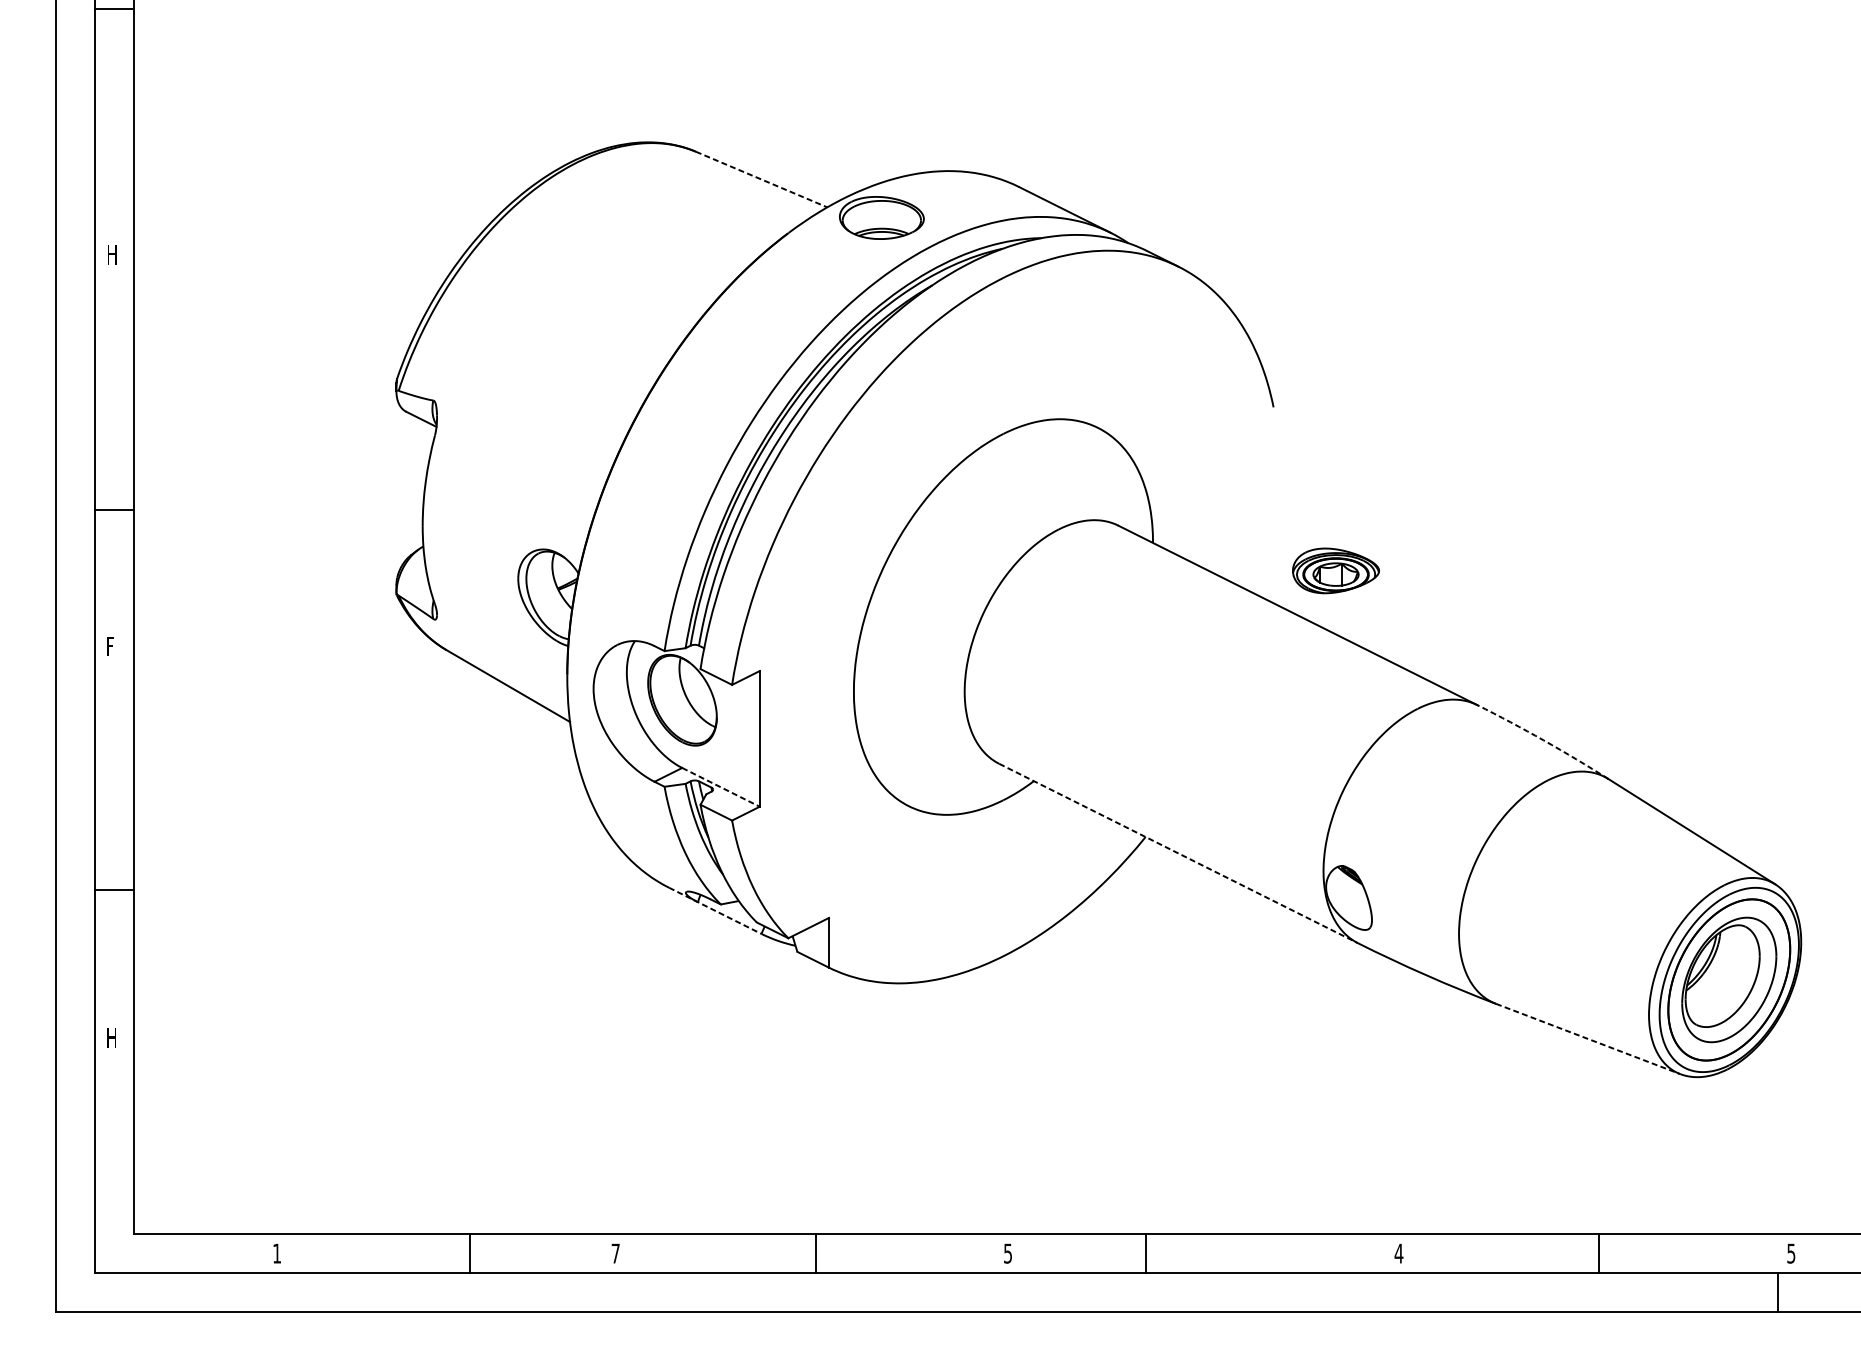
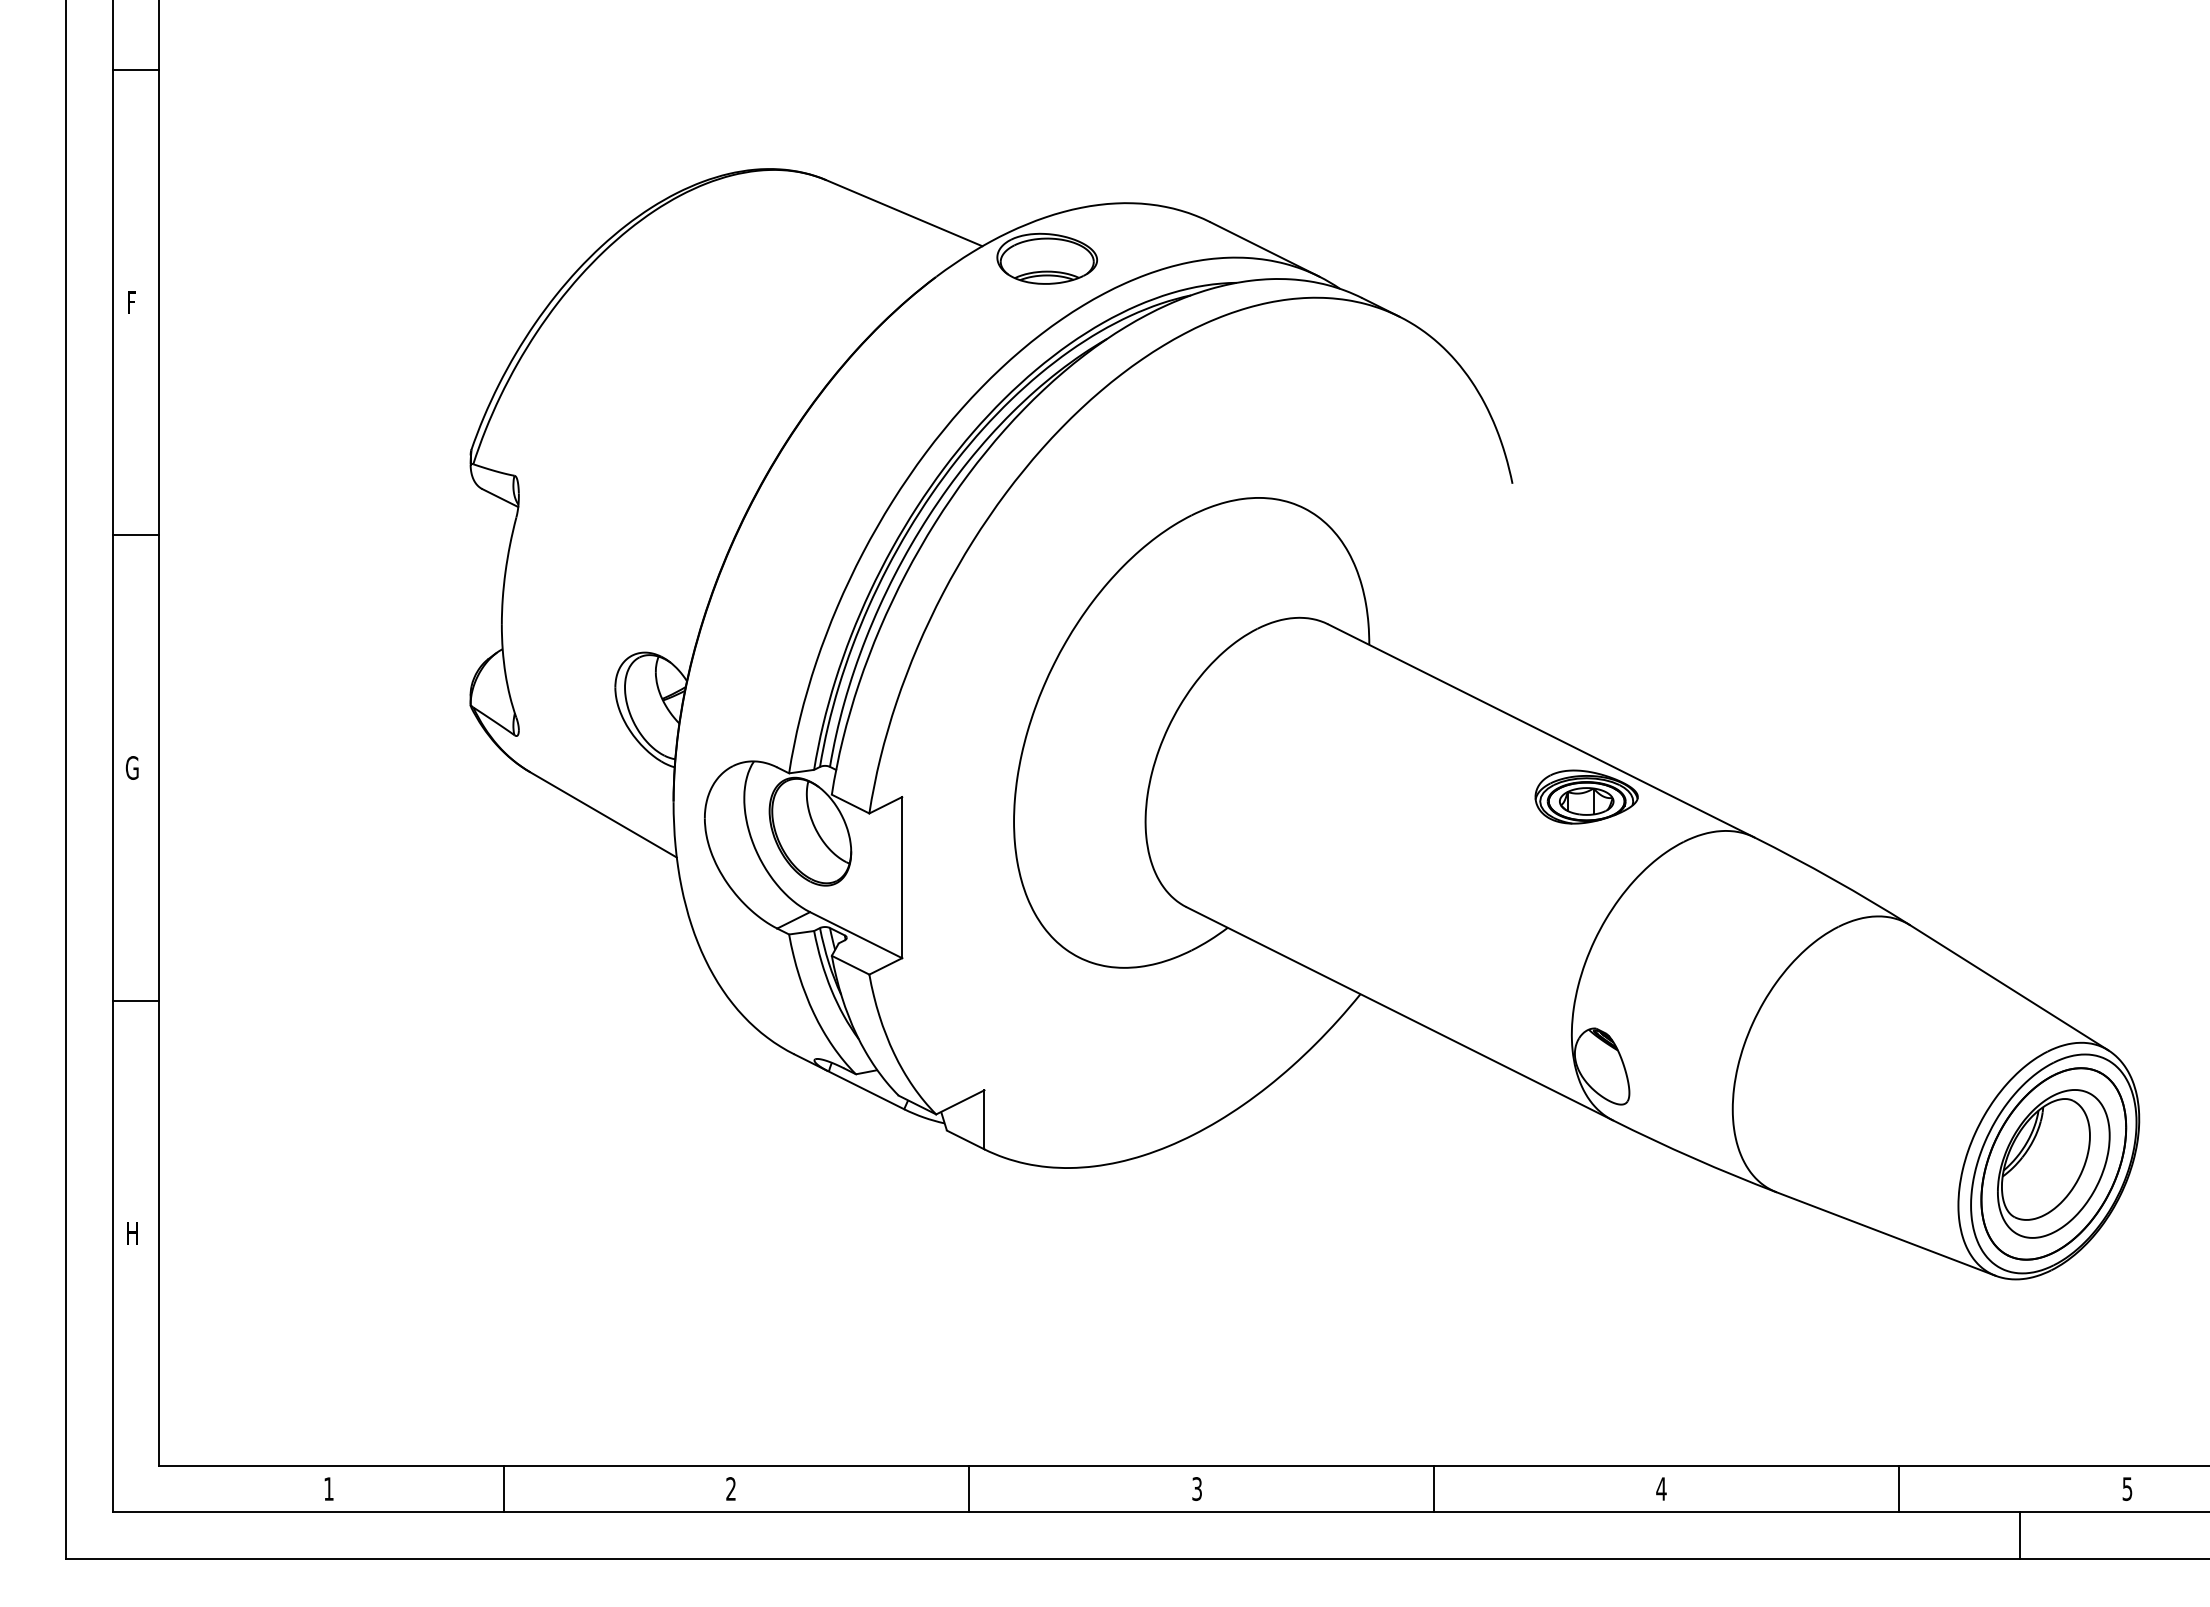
line: (114, 9) -> (135, 70), moved
line: (761, 179) -> (904, 213), dashed -> solid
text: (113, 254) -> (134, 302), H -> F
line: (114, 509) -> (135, 535), moved
part: (1335, 570) -> (1586, 796), moved
text: (110, 646) -> (131, 767), F -> G
arc: (1543, 740) -> (1833, 879), dashed -> solid
line: (721, 787) -> (856, 935), dashed -> solid
line: (1179, 854) -> (1400, 1014), dashed -> solid
line: (114, 890) -> (135, 1000), moved
line: (715, 911) -> (849, 1082), dashed -> solid
line: (1588, 1039) -> (1886, 1234), dashed -> solid
line: (470, 1253) -> (503, 1488), moved
text: (615, 1253) -> (730, 1488), 7 -> 2
text: (1007, 1253) -> (1196, 1488), 5 -> 3
line: (1145, 1253) -> (1433, 1488), moved
line: (1777, 1292) -> (2020, 1535), moved

